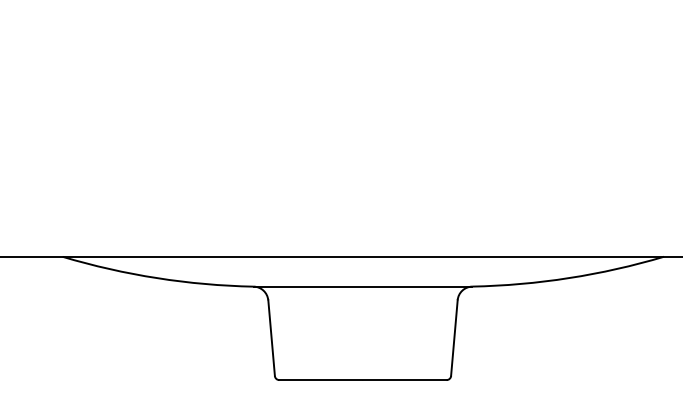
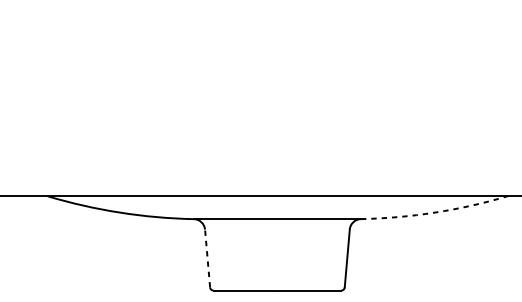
arc: (569, 278) -> (435, 212), solid -> dashed
line: (271, 338) -> (207, 258), solid -> dashed

